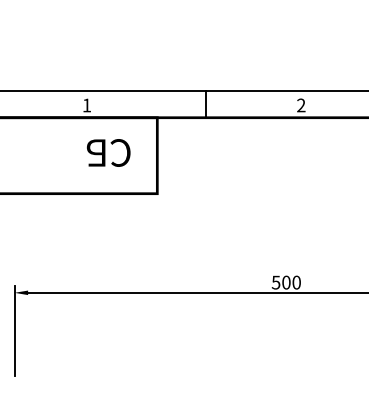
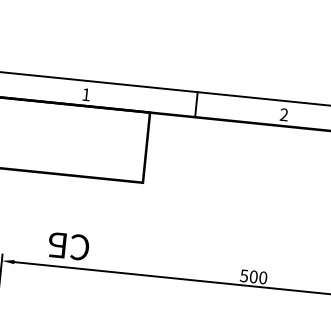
text: (108, 152) -> (68, 245), moved

